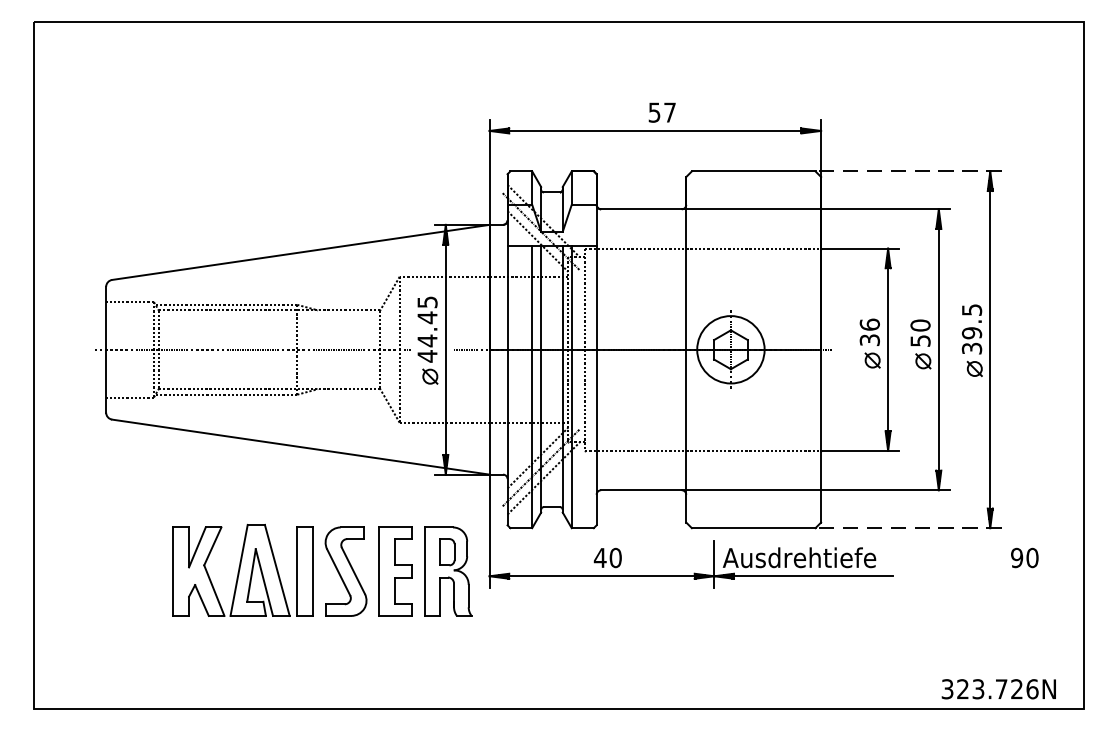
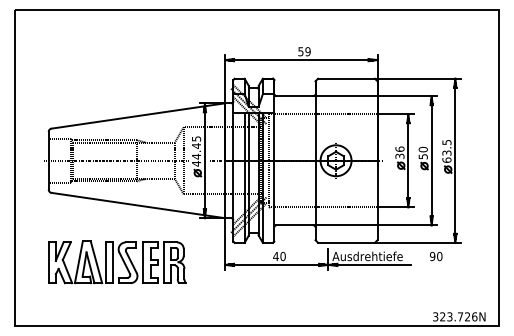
text: (668, 112) -> (307, 51), 57 -> 59
line: (908, 170) -> (417, 78), dashed -> solid
text: (971, 340) -> (446, 156), 39.5 -> 63.5
line: (908, 527) -> (417, 242), dashed -> solid
text: (1025, 557) -> (436, 256), moved
part: (323, 570) -> (117, 262), moved

